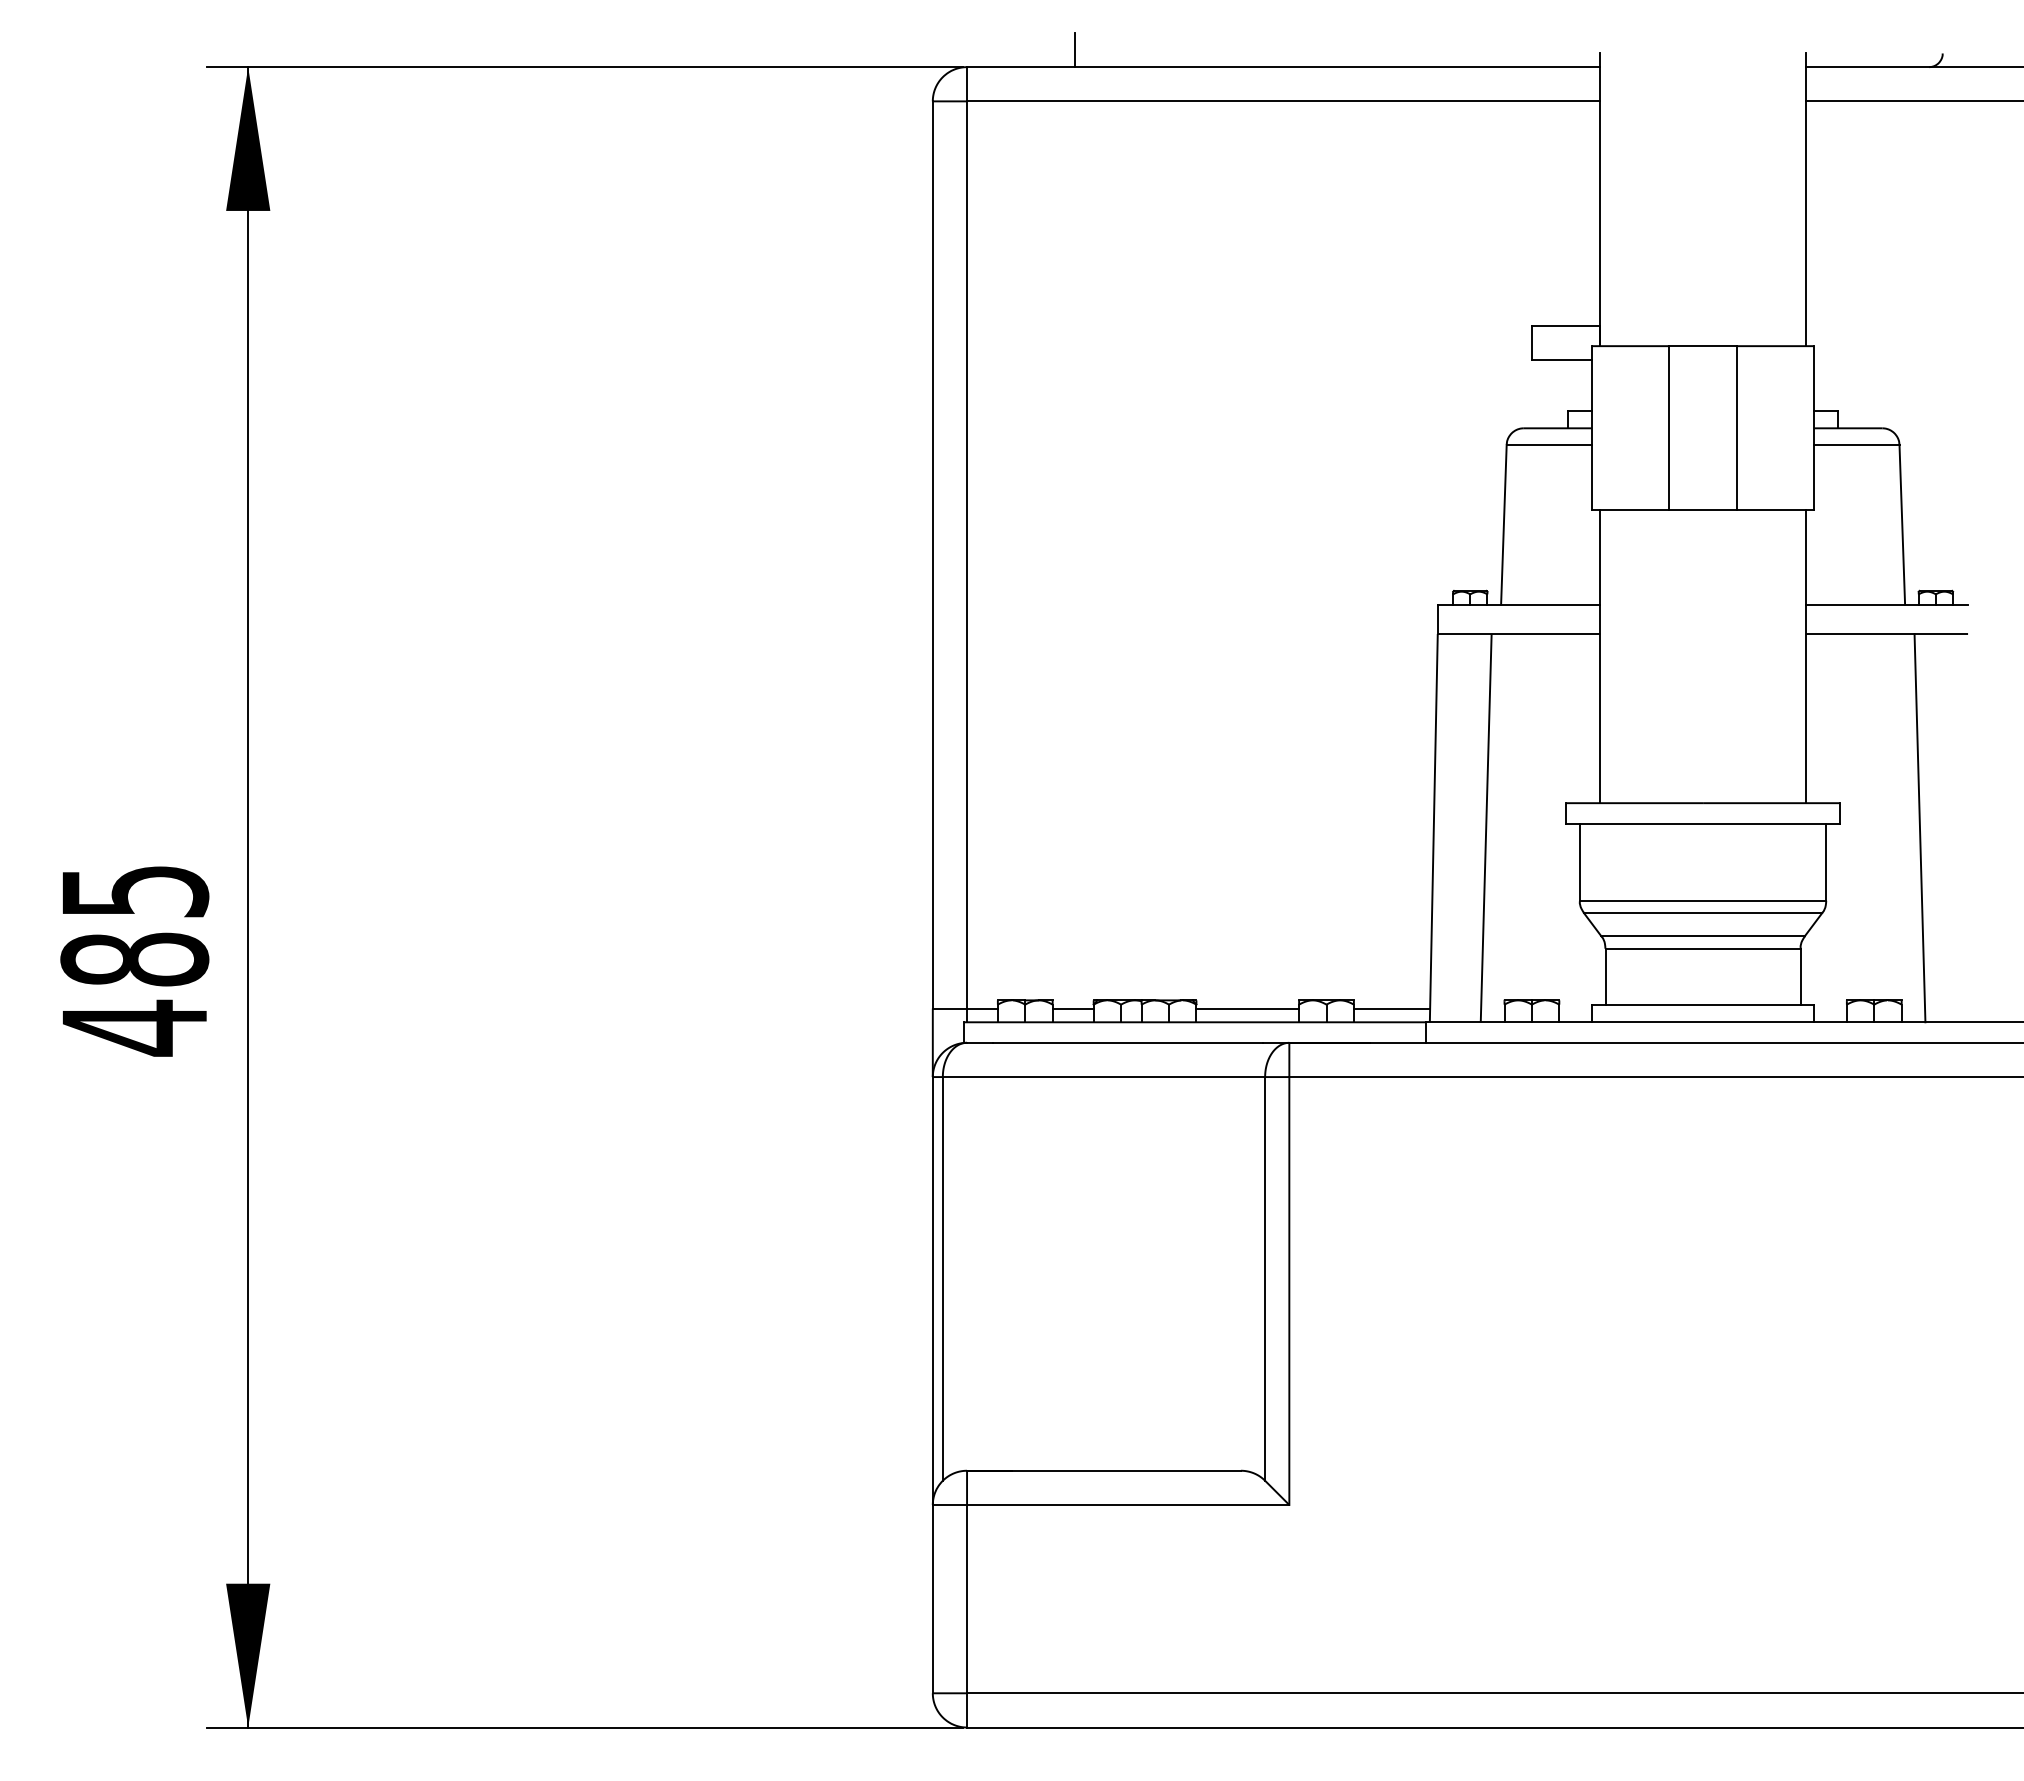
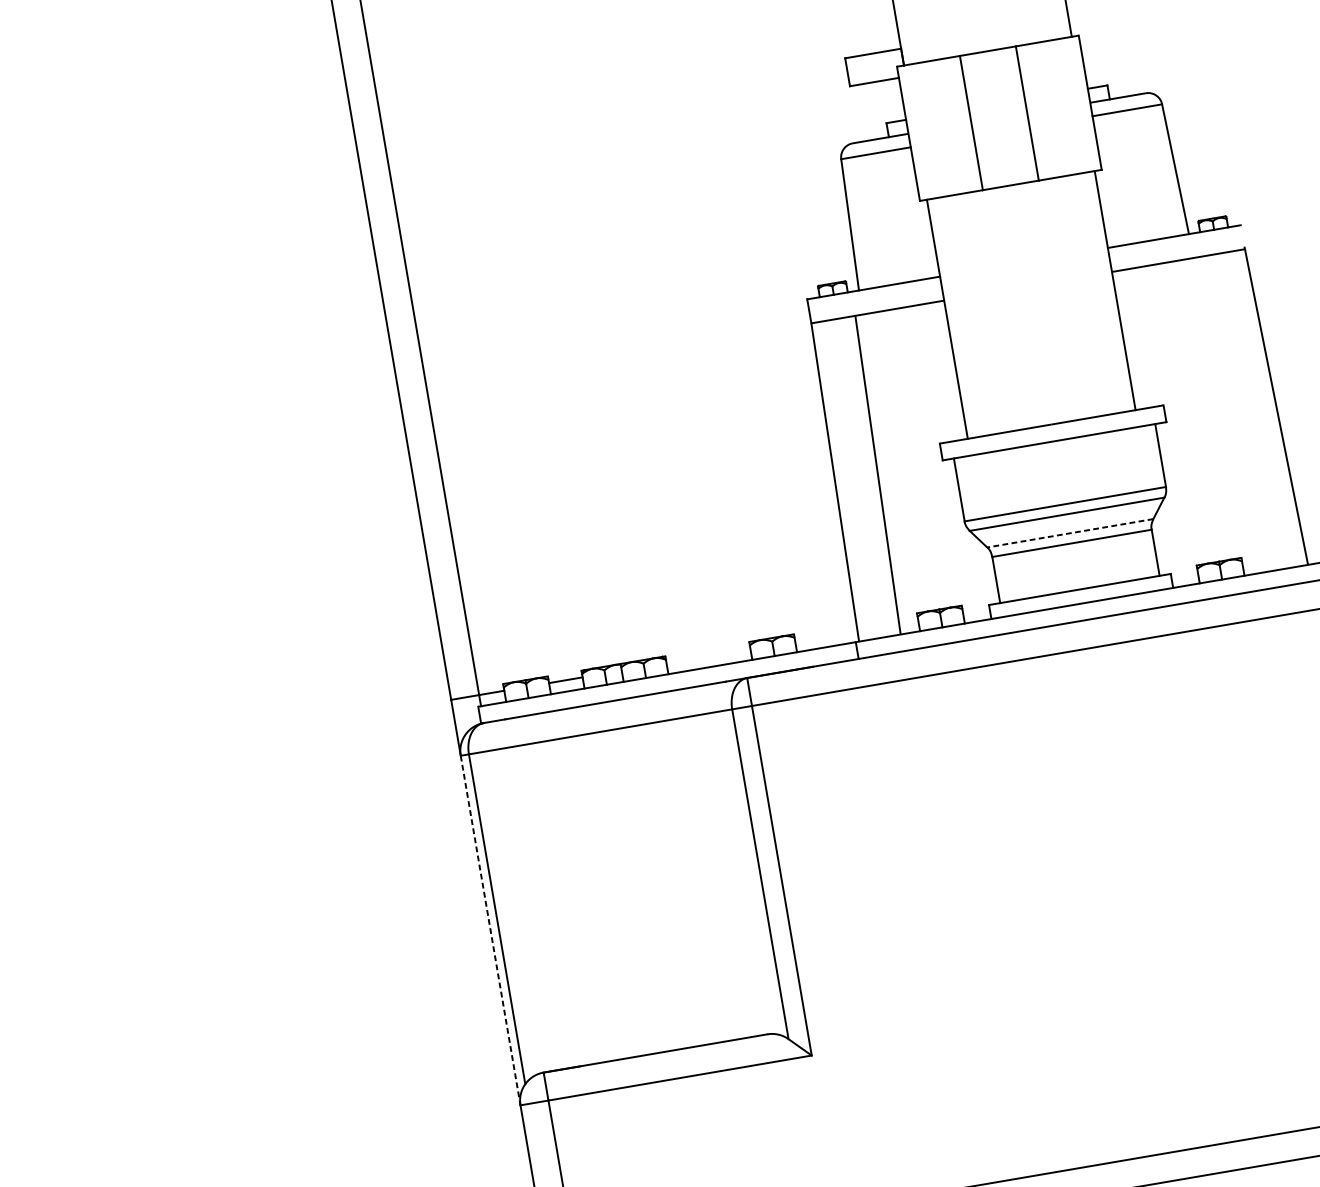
line: (1919, 828) -> (1275, 405), moved
line: (1703, 936) -> (1070, 533), solid -> dashed
line: (1247, 1008) -> (708, 655), removed
line: (1391, 1008) -> (825, 635), removed
line: (932, 1291) -> (490, 930), solid -> dashed

